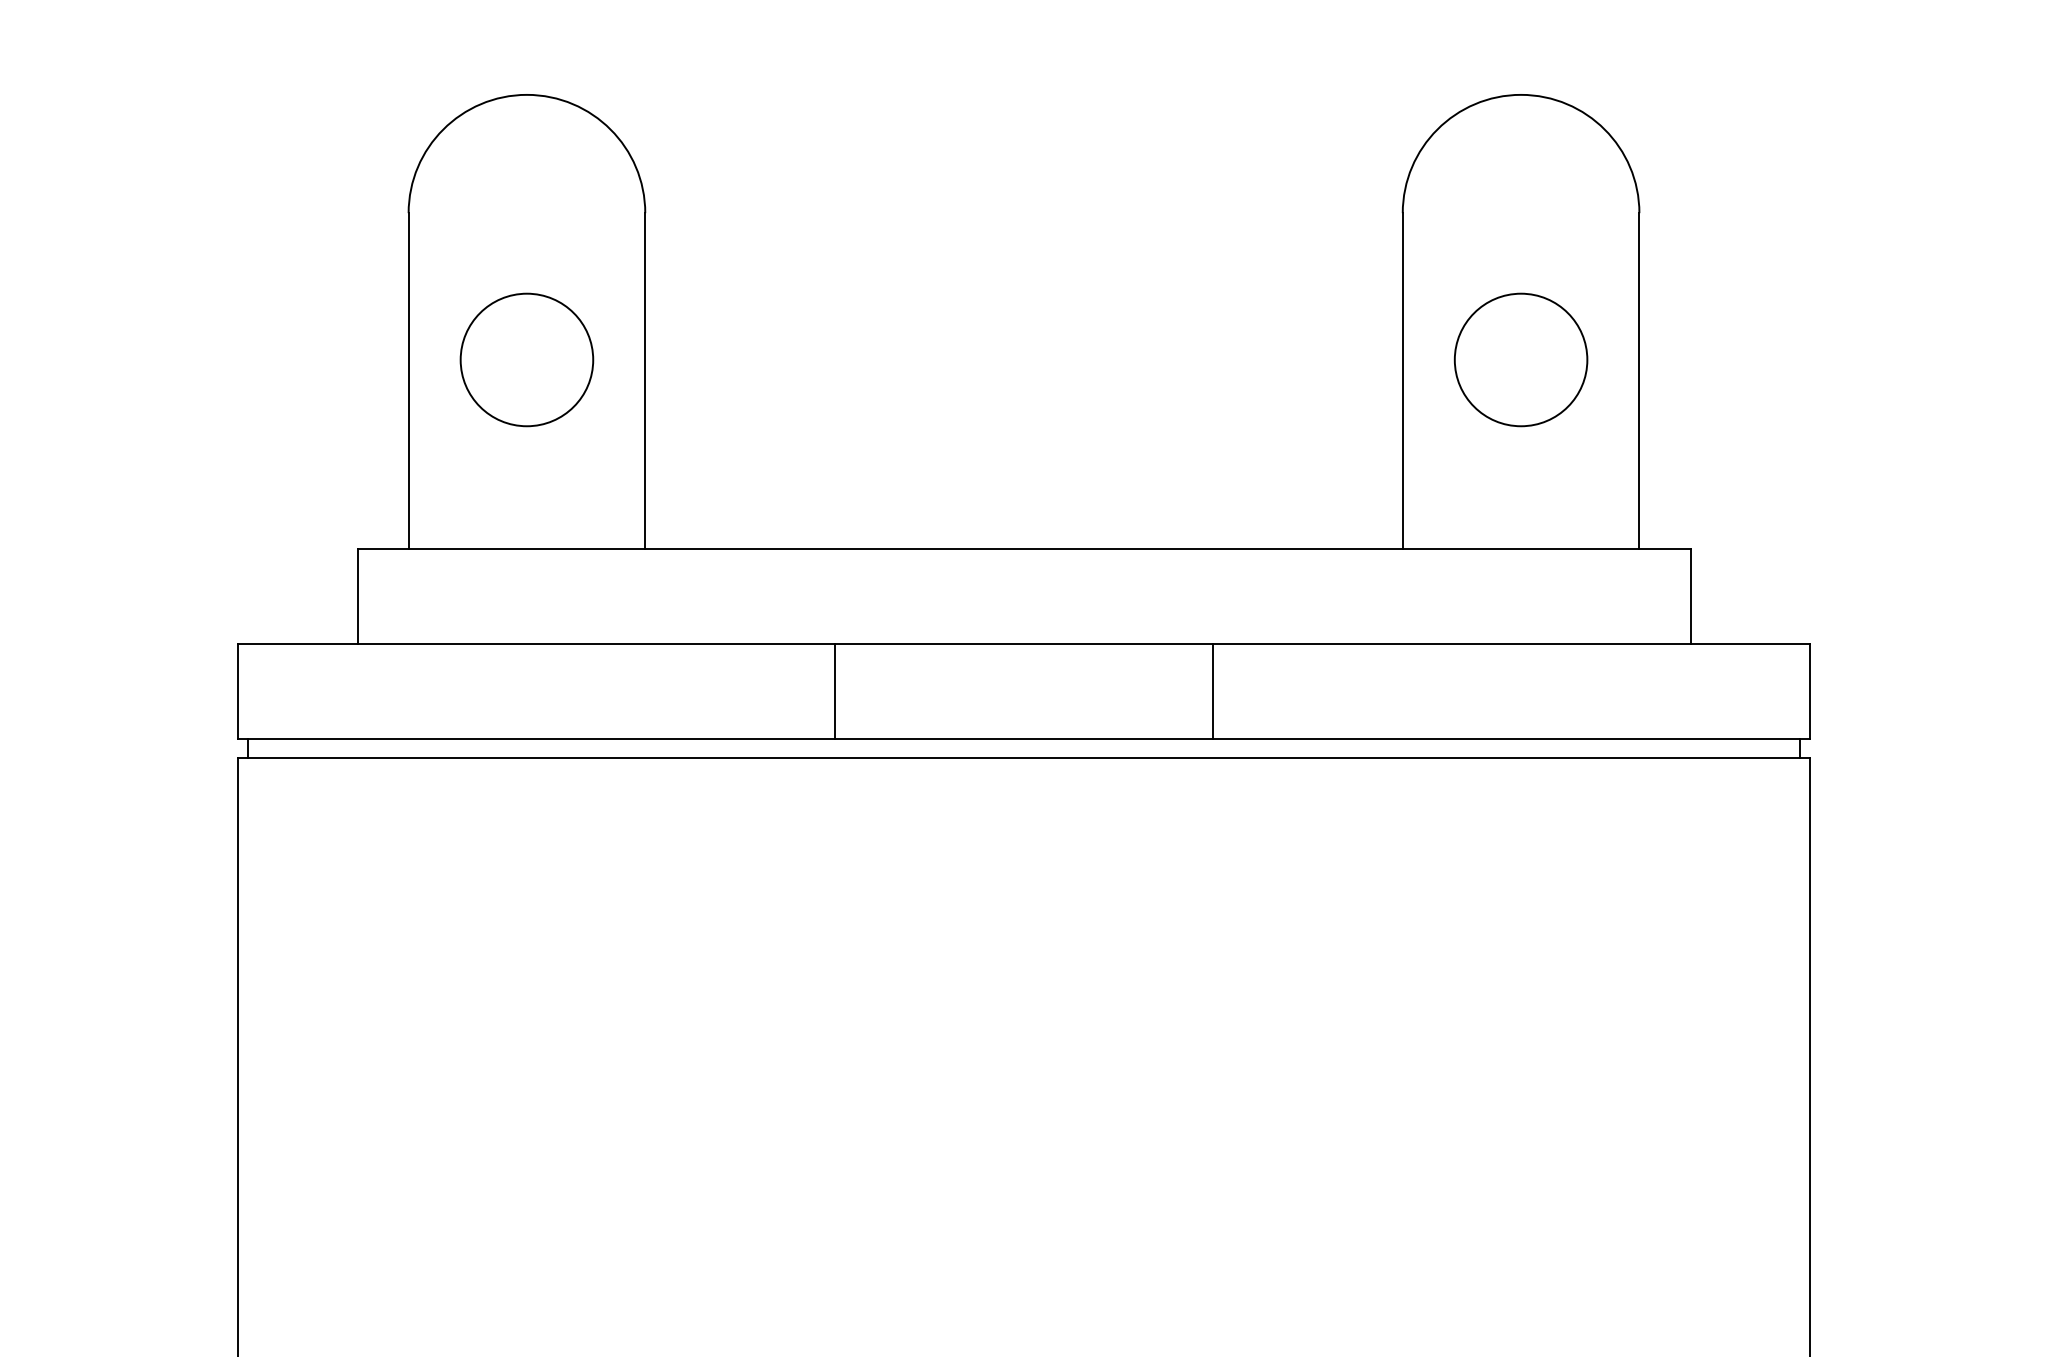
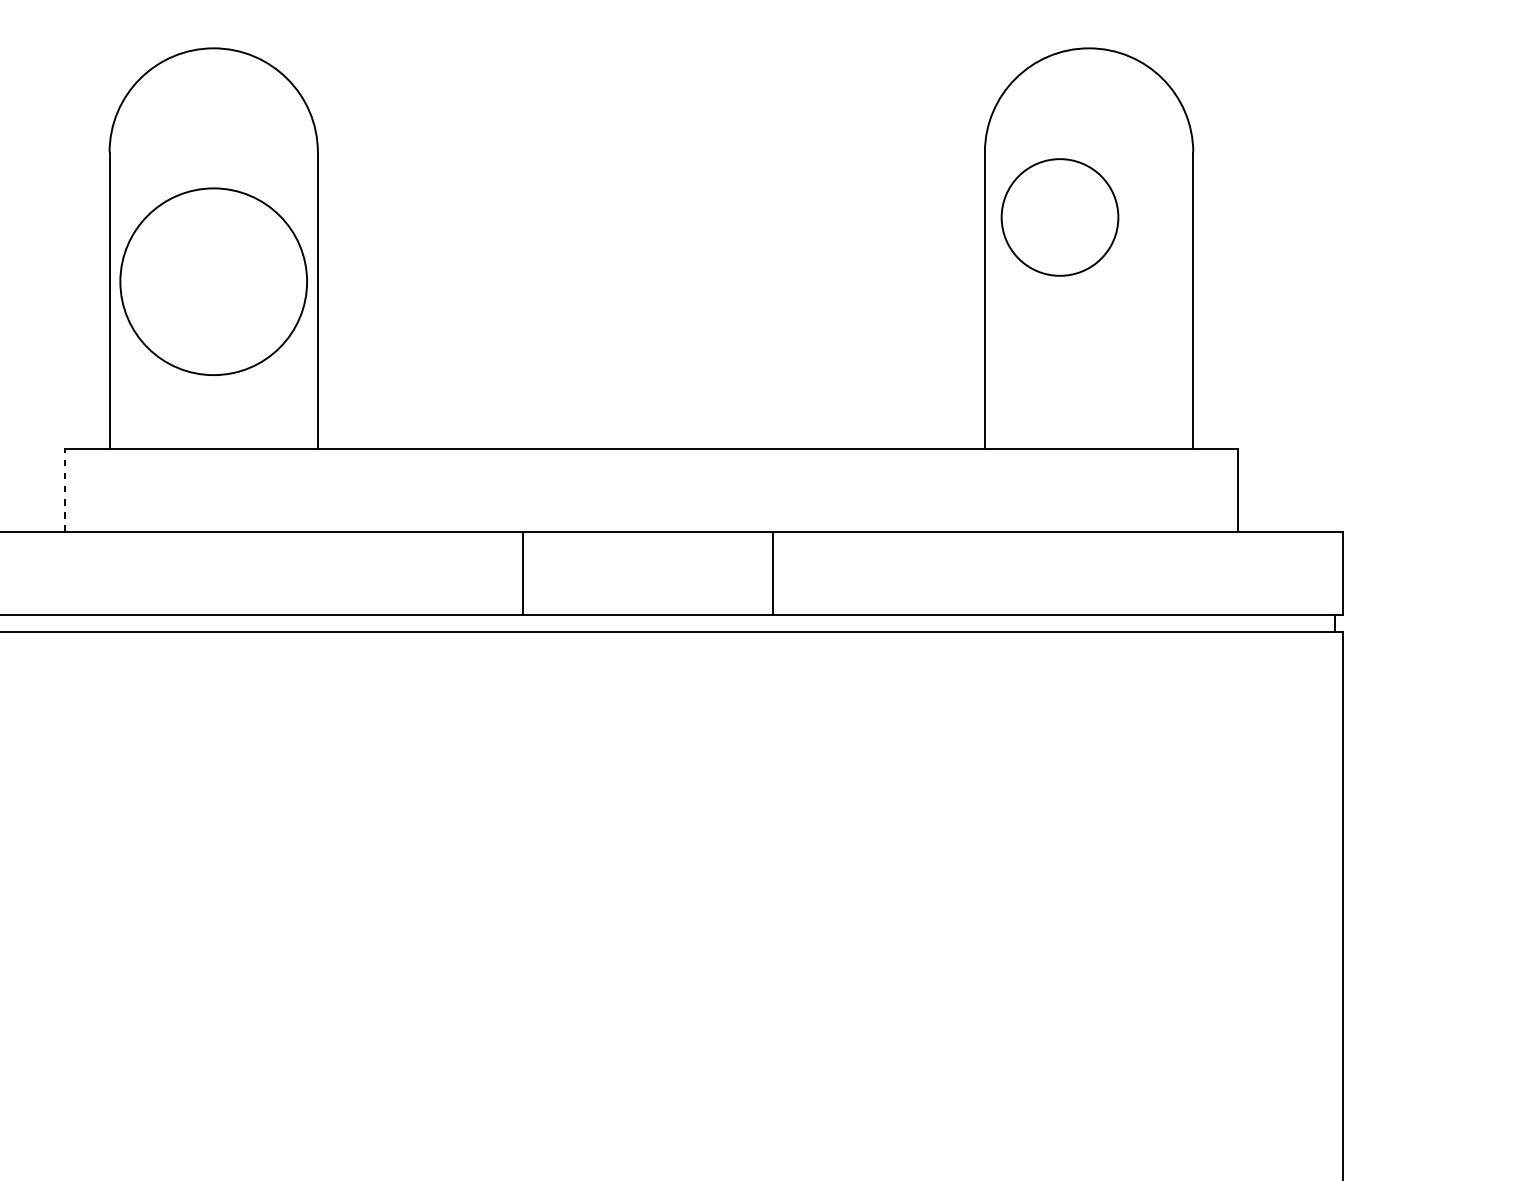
circle: (526, 359) -> (213, 281), size x1.6
circle: (1520, 359) -> (1059, 217), moved
line: (357, 596) -> (64, 490), solid -> dashed
line: (834, 691) -> (522, 573), moved
line: (1213, 691) -> (773, 573), moved

